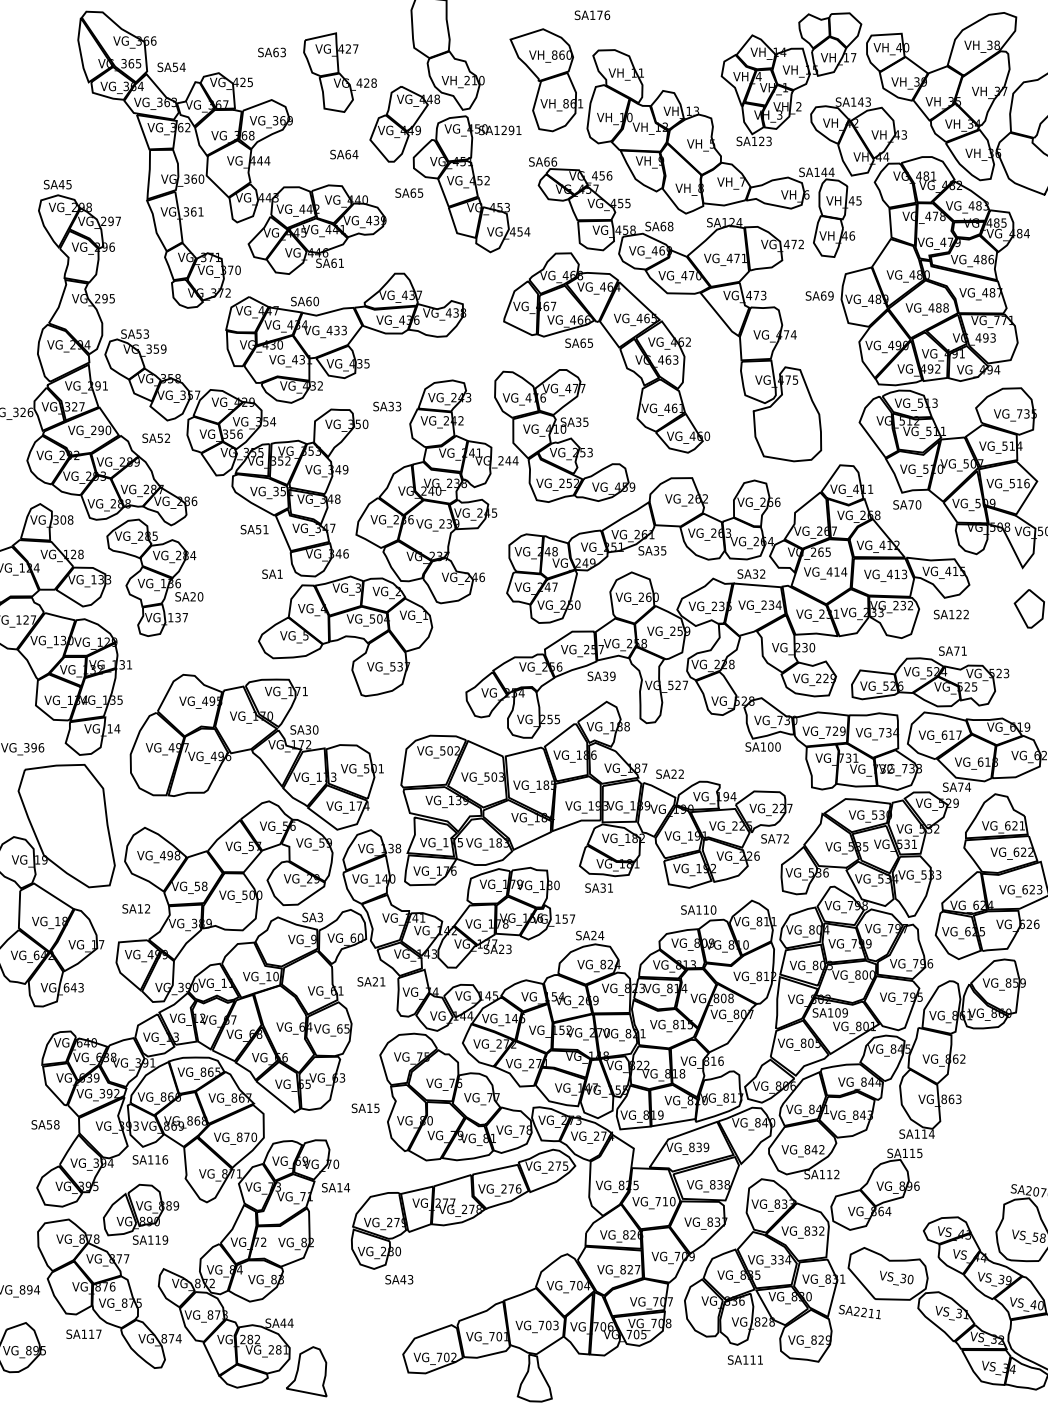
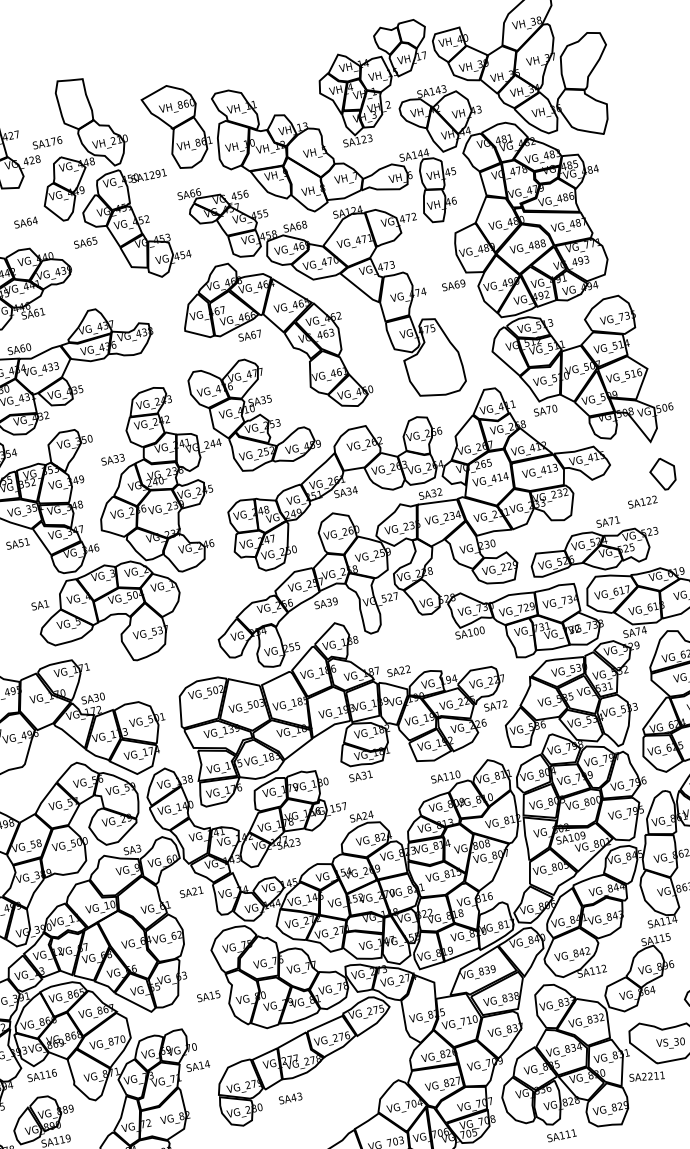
text: (592, 14) -> (47, 142), moved
text: (819, 295) -> (453, 284), moved
text: (589, 342) -> (258, 333), SA65 -> SA67
text: (387, 406) -> (113, 459), moved
text: (663, 550) -> (354, 489), SA35 -> SA34
text: (272, 573) -> (40, 604), moved
text: (951, 614) -> (642, 502), moved
text: (346, 1028) -> (179, 934), VG_65 -> VG_62
text: (773, 1259) -> (567, 1048), VG_334 -> VG_834
text: (399, 1279) -> (290, 1098), moved

